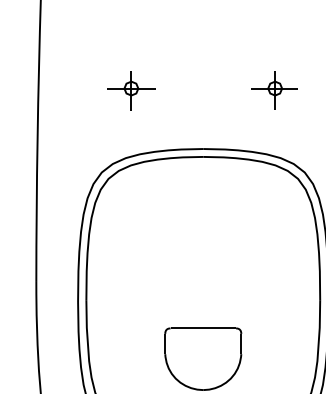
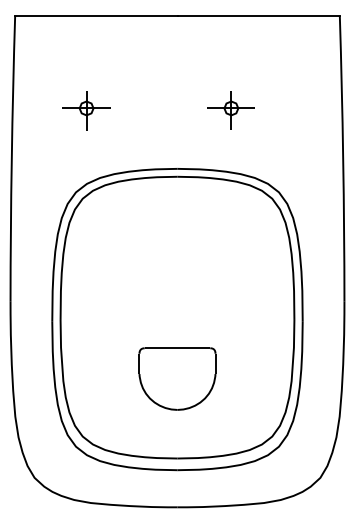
part: (131, 90) -> (86, 110), moved
part: (274, 90) -> (230, 110), moved

